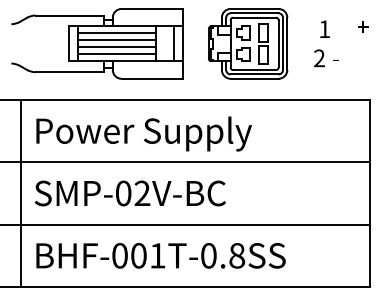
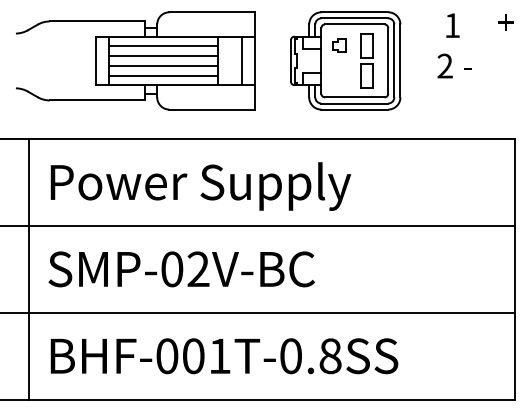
part: (243, 32) -> (339, 45), size x0.7
text: (341, 43) -> (475, 45), moved
part: (243, 54) -> (339, 75), removed

